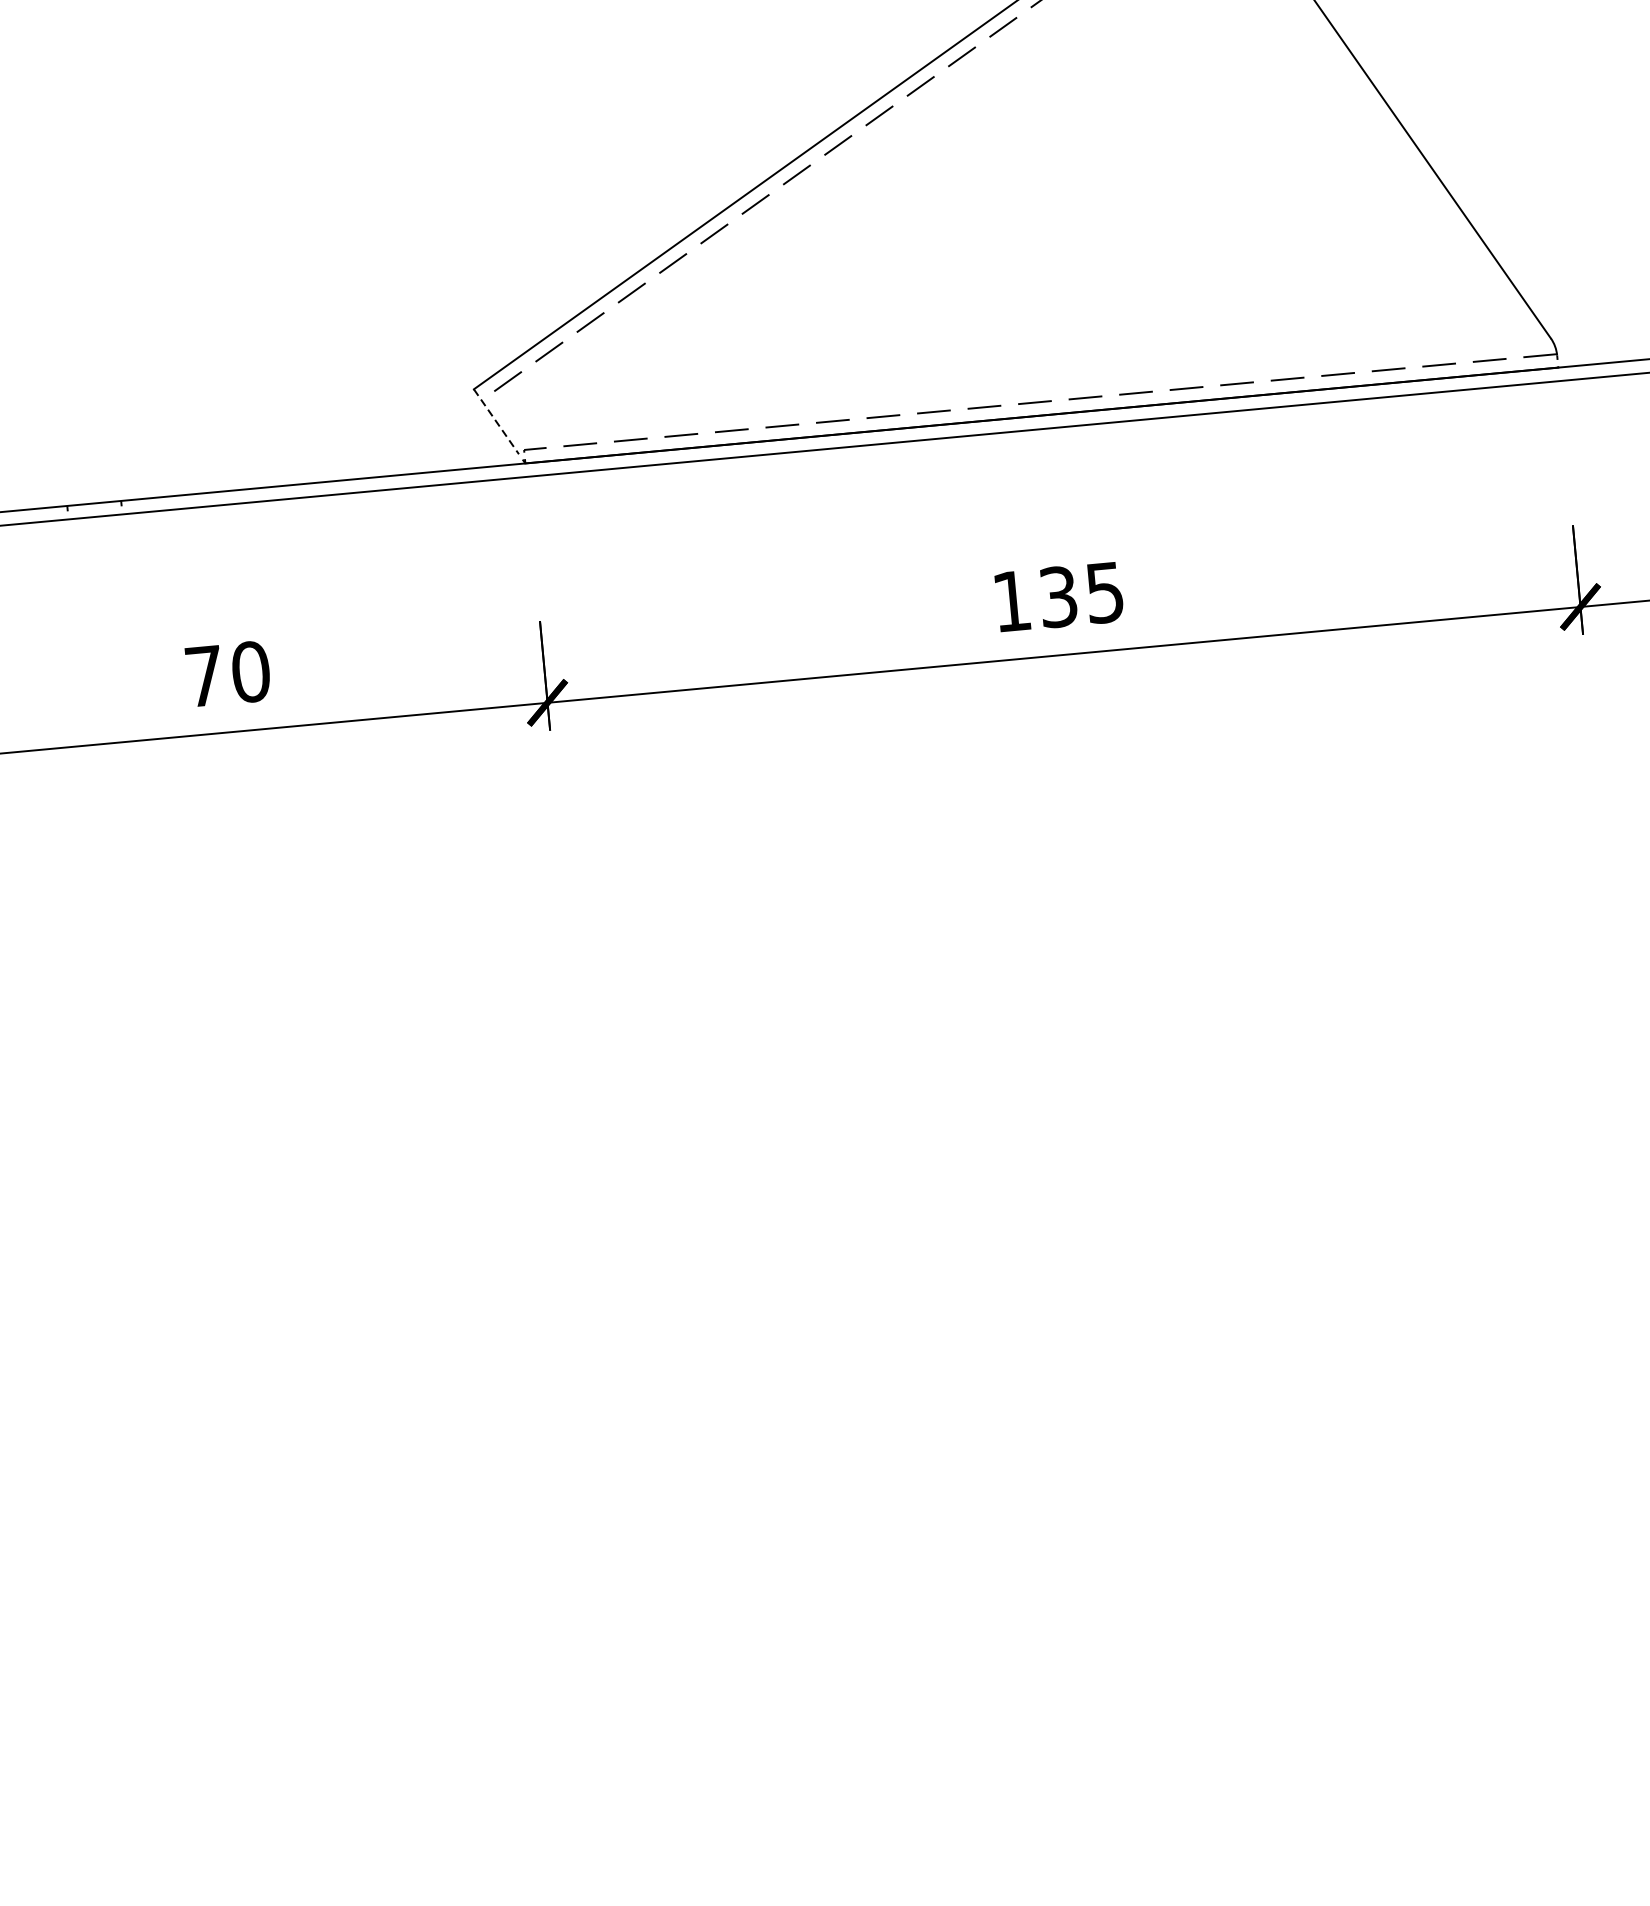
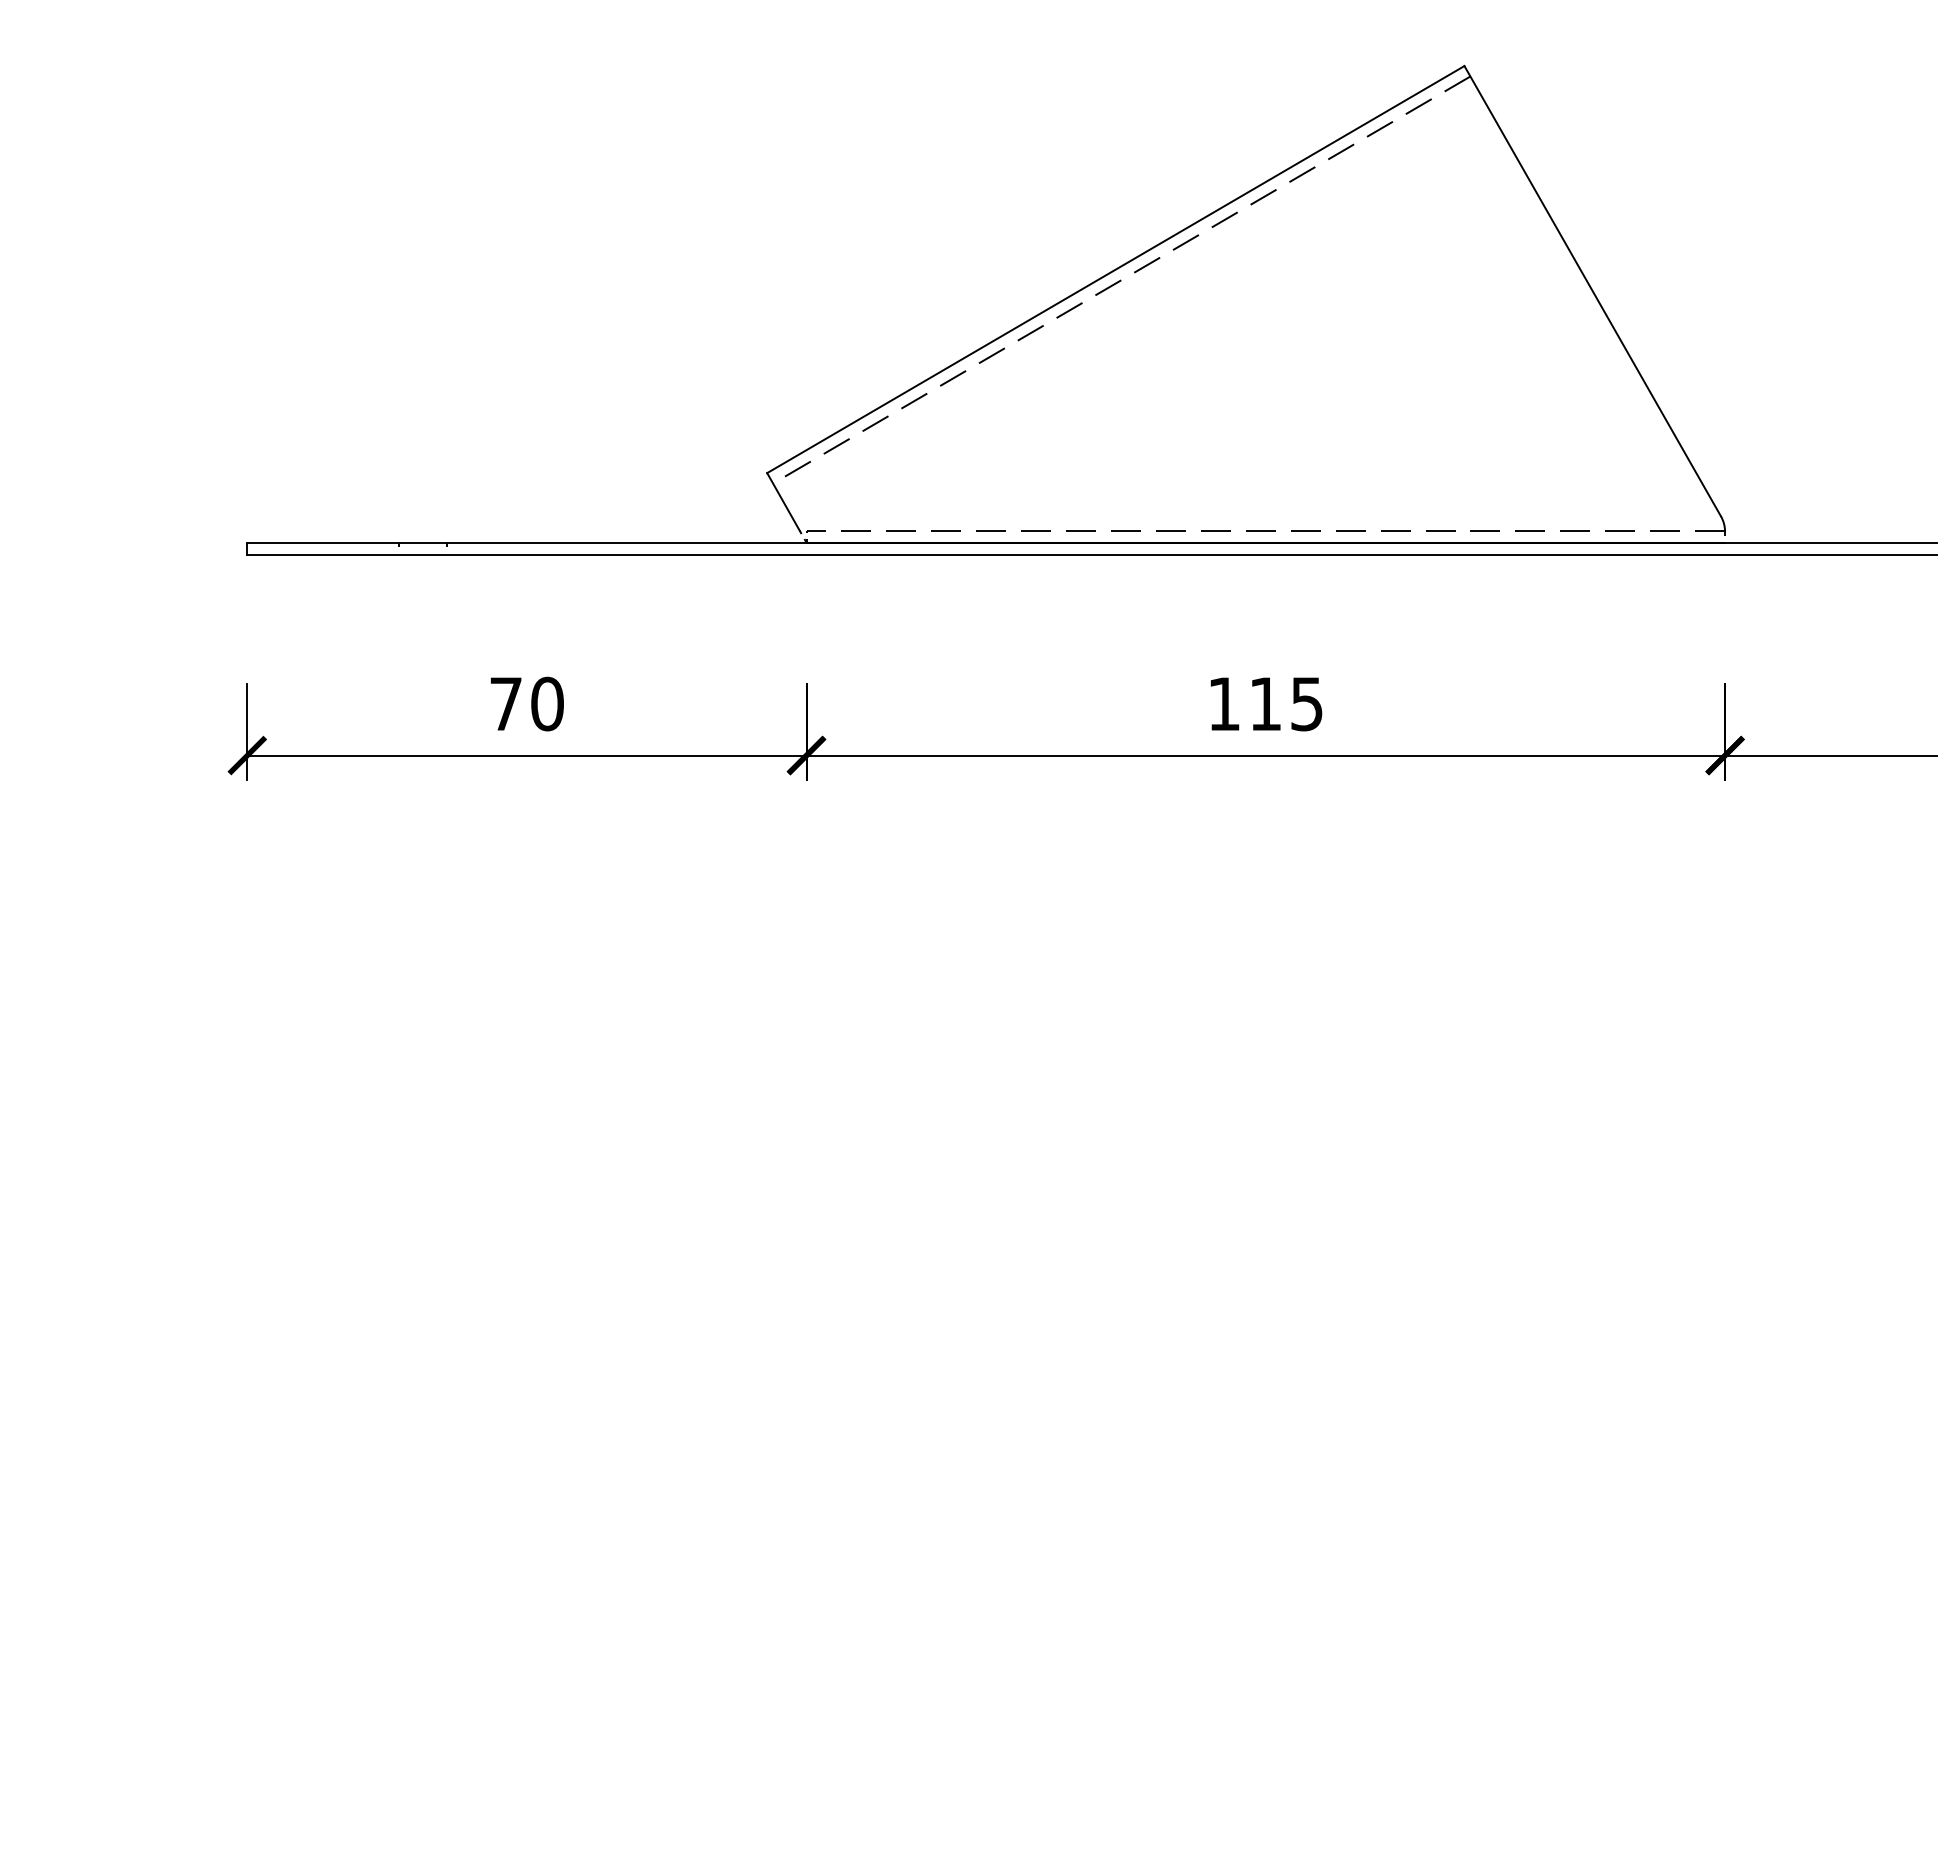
line: (495, 420) -> (783, 502), dashed -> solid
text: (1058, 596) -> (1265, 703), 135 -> 115

